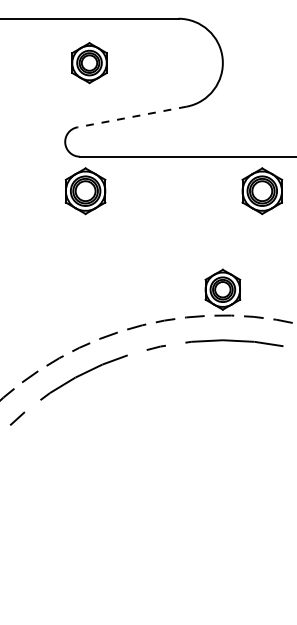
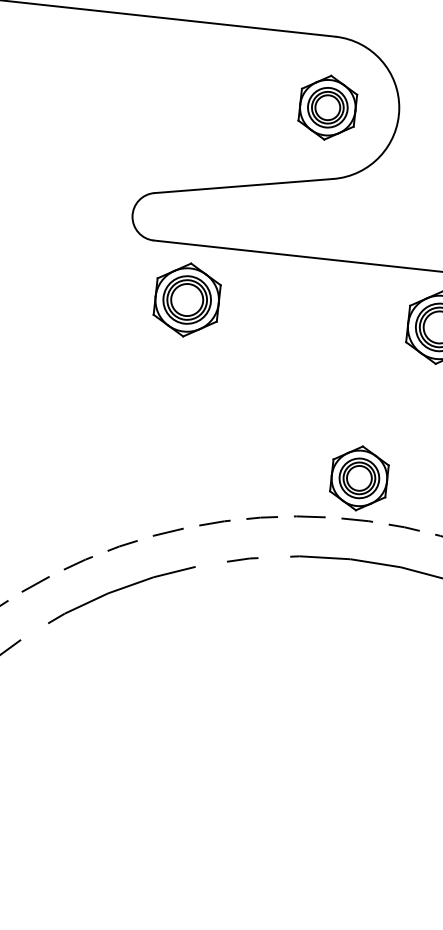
part: (89, 63) -> (327, 108), moved
line: (132, 117) -> (244, 186), dashed -> solid
part: (85, 191) -> (186, 300), moved

